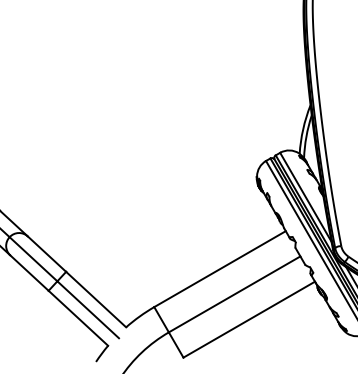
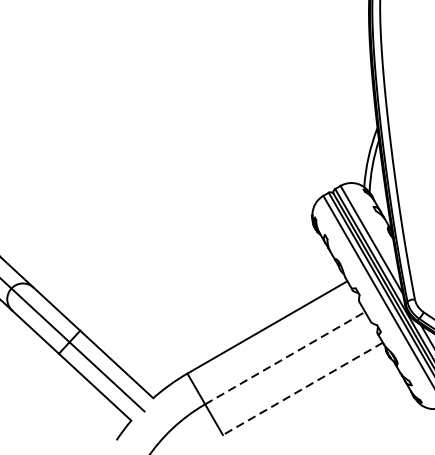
line: (234, 294) -> (285, 358), solid -> dashed
line: (249, 319) -> (303, 388), solid -> dashed

